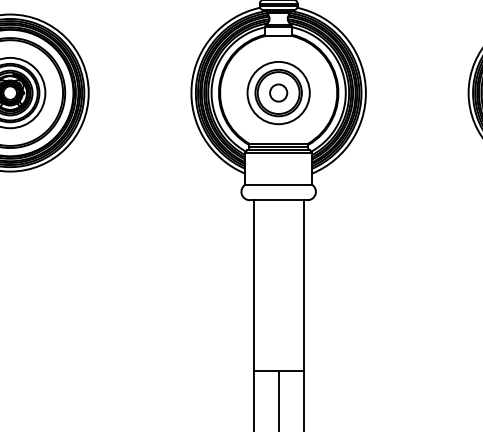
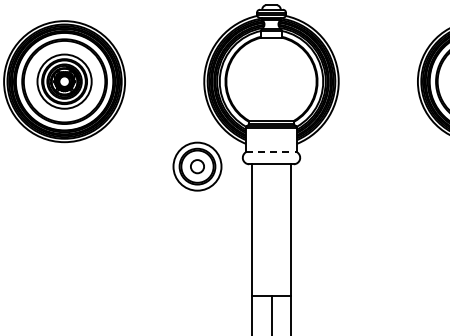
part: (278, 92) -> (197, 166), moved
line: (278, 184) -> (271, 152), solid -> dashed

